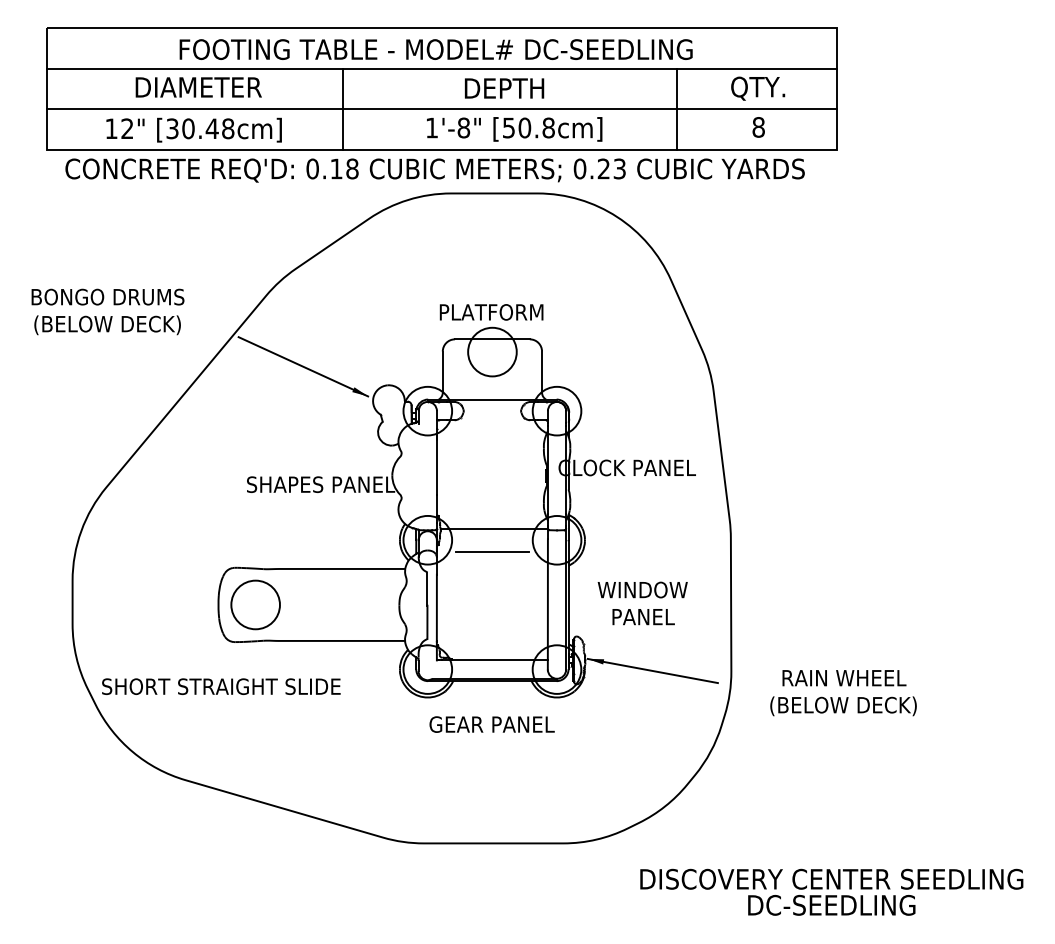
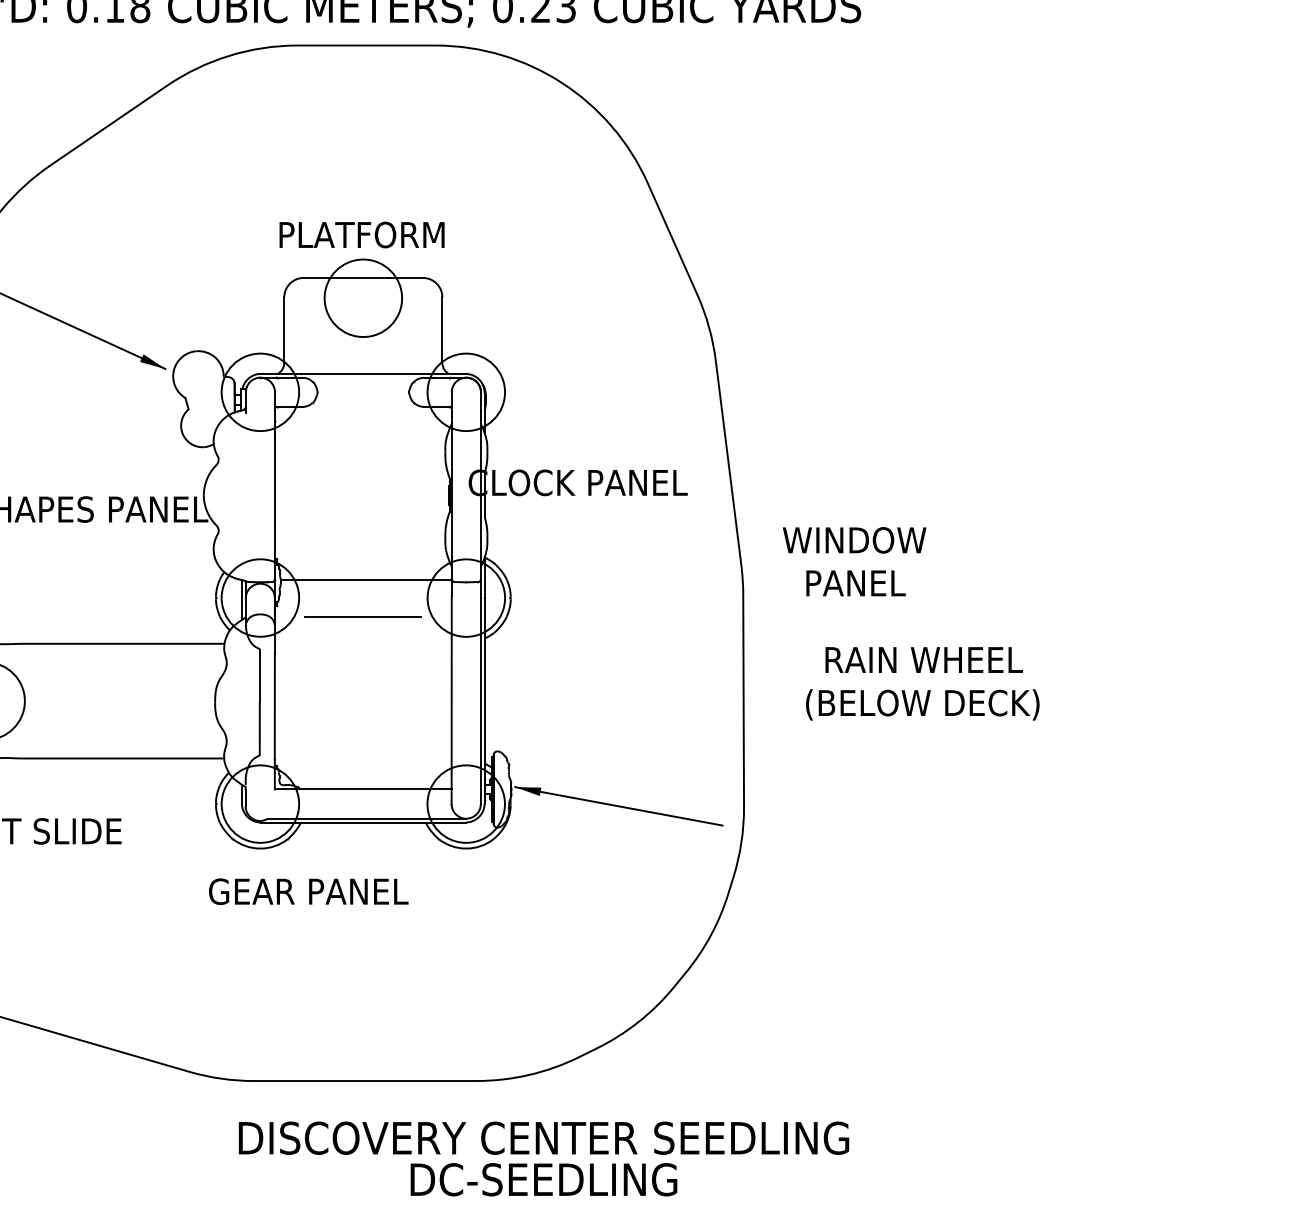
text: (642, 603) -> (854, 561), moved
text: (843, 693) -> (922, 684), moved
text: (491, 724) -> (307, 891), moved
text: (831, 891) -> (543, 1157), moved

